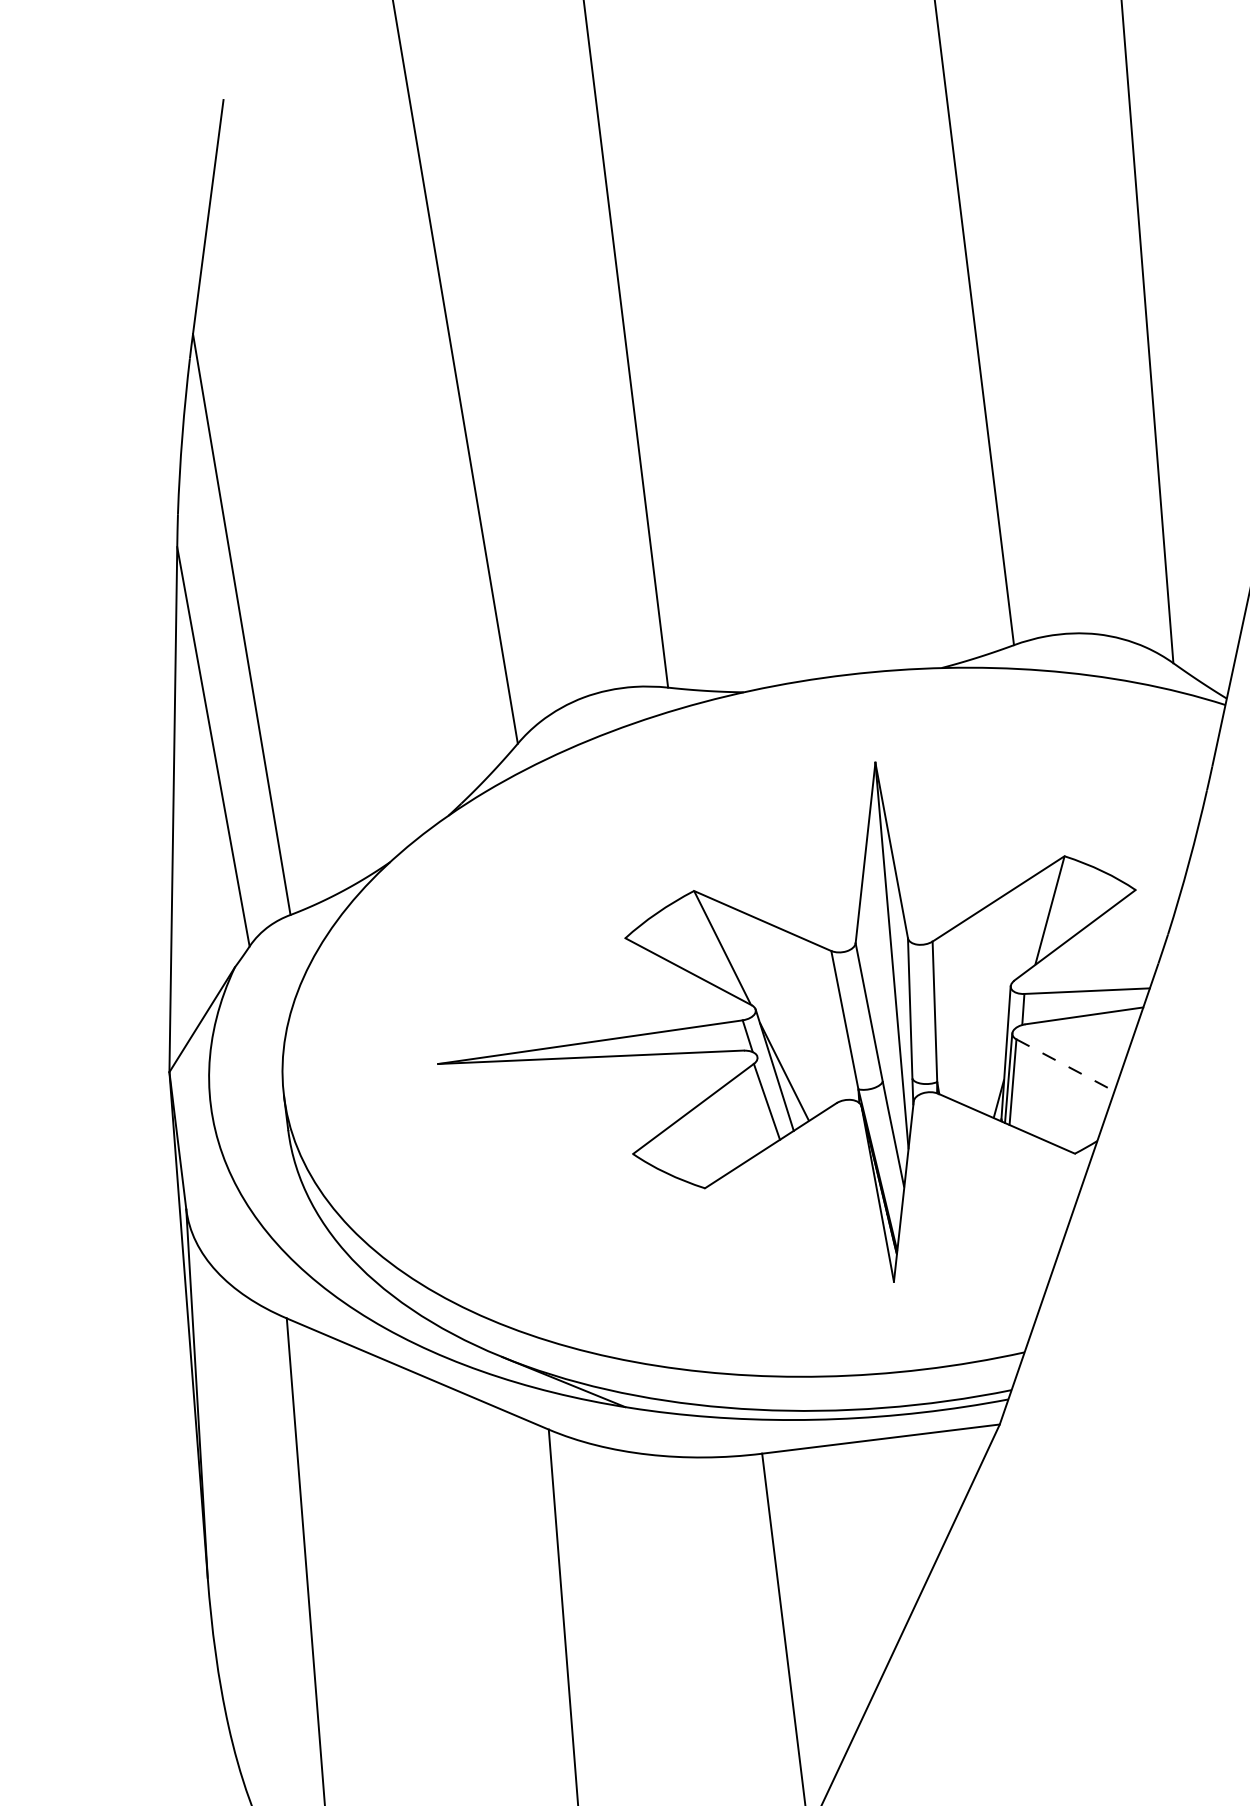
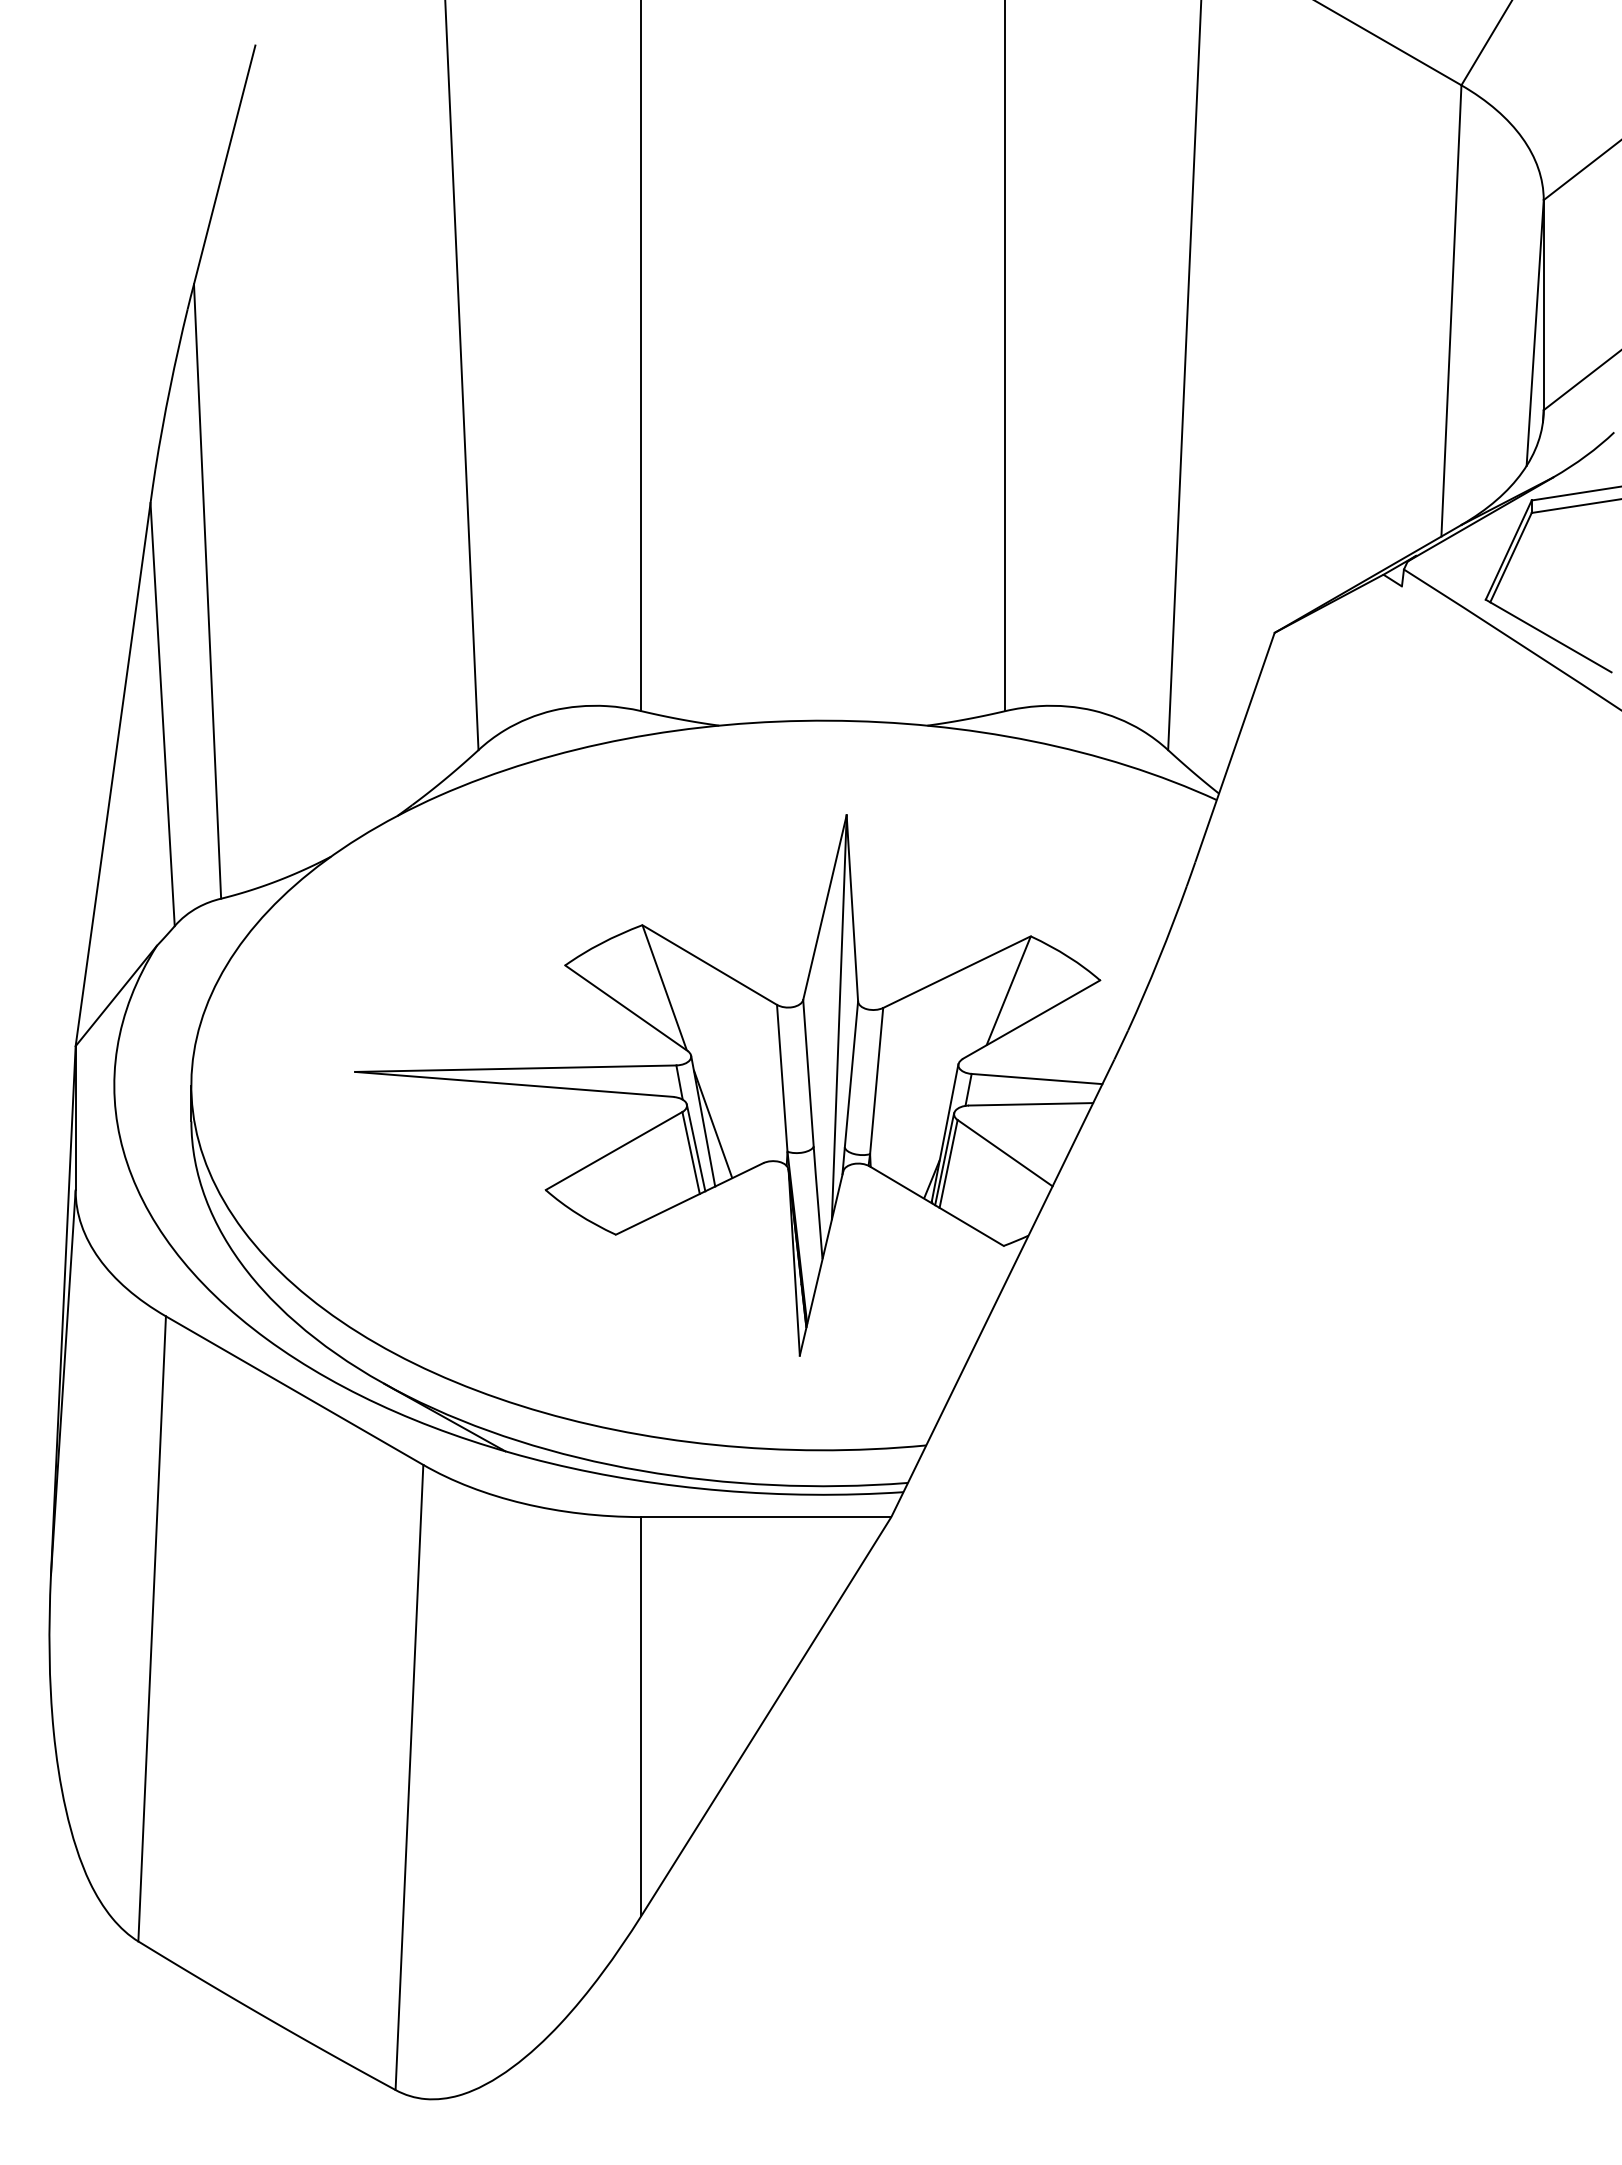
line: (1065, 1065) -> (1005, 1153), dashed -> solid
line: (770, 1096) -> (695, 1147), added

